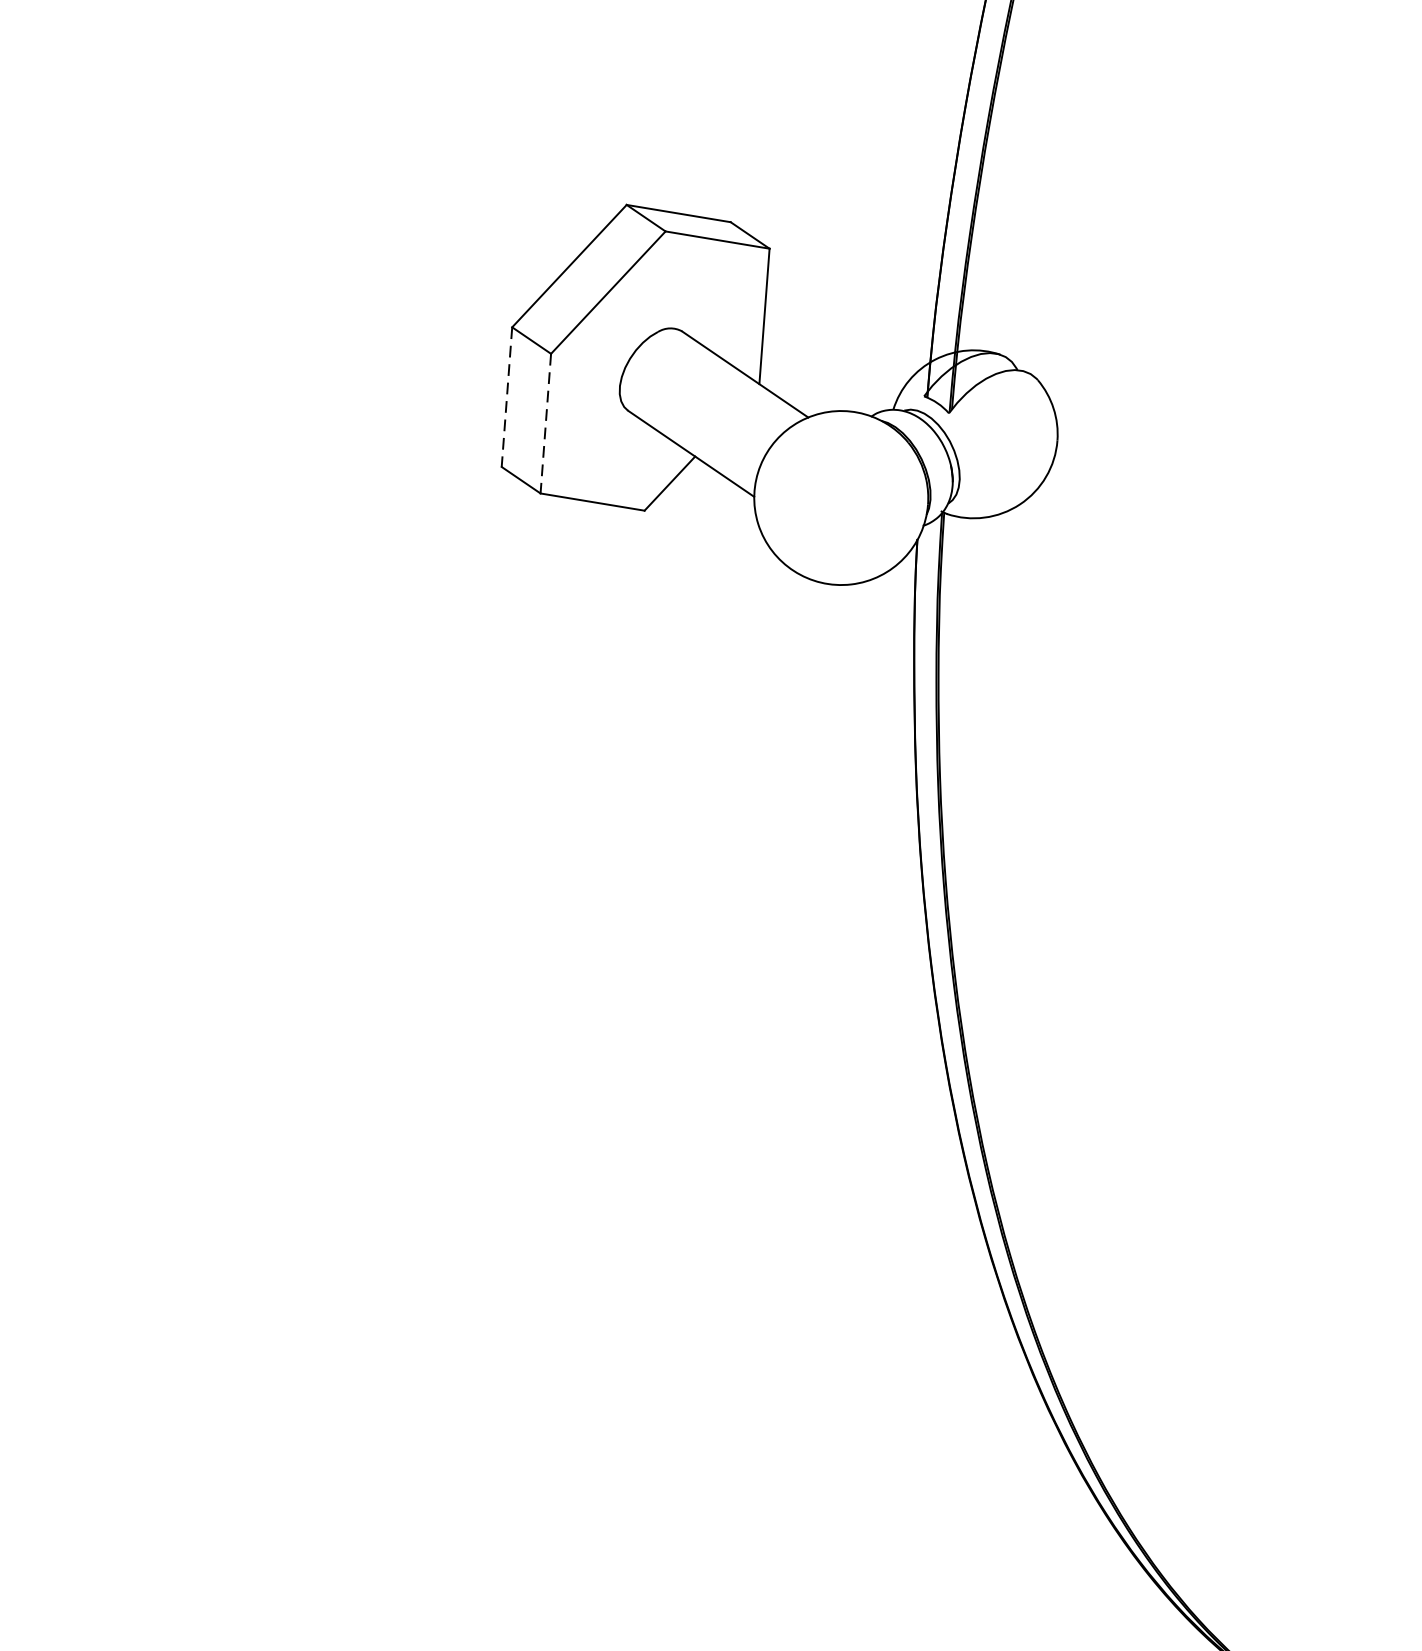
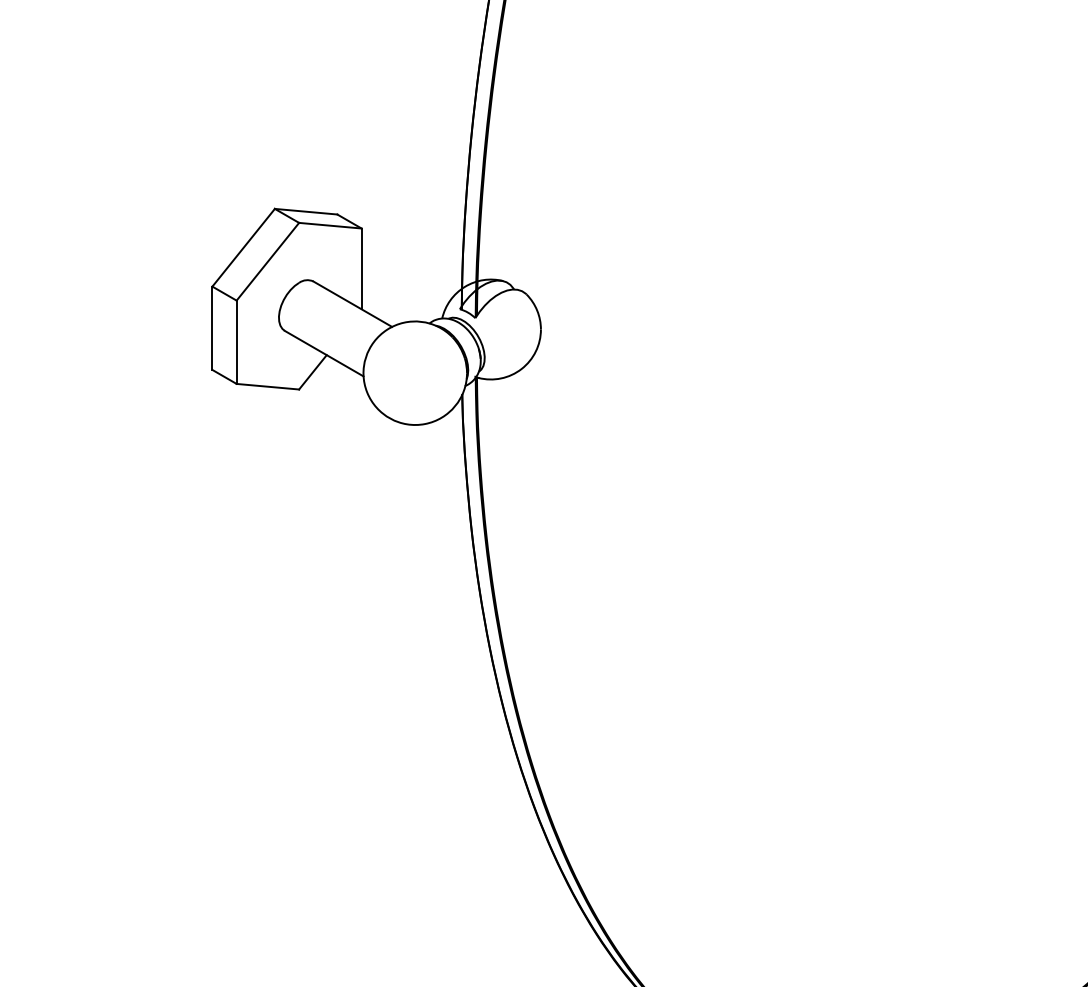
line: (507, 397) -> (212, 328), dashed -> solid
line: (545, 424) -> (236, 342), dashed -> solid

